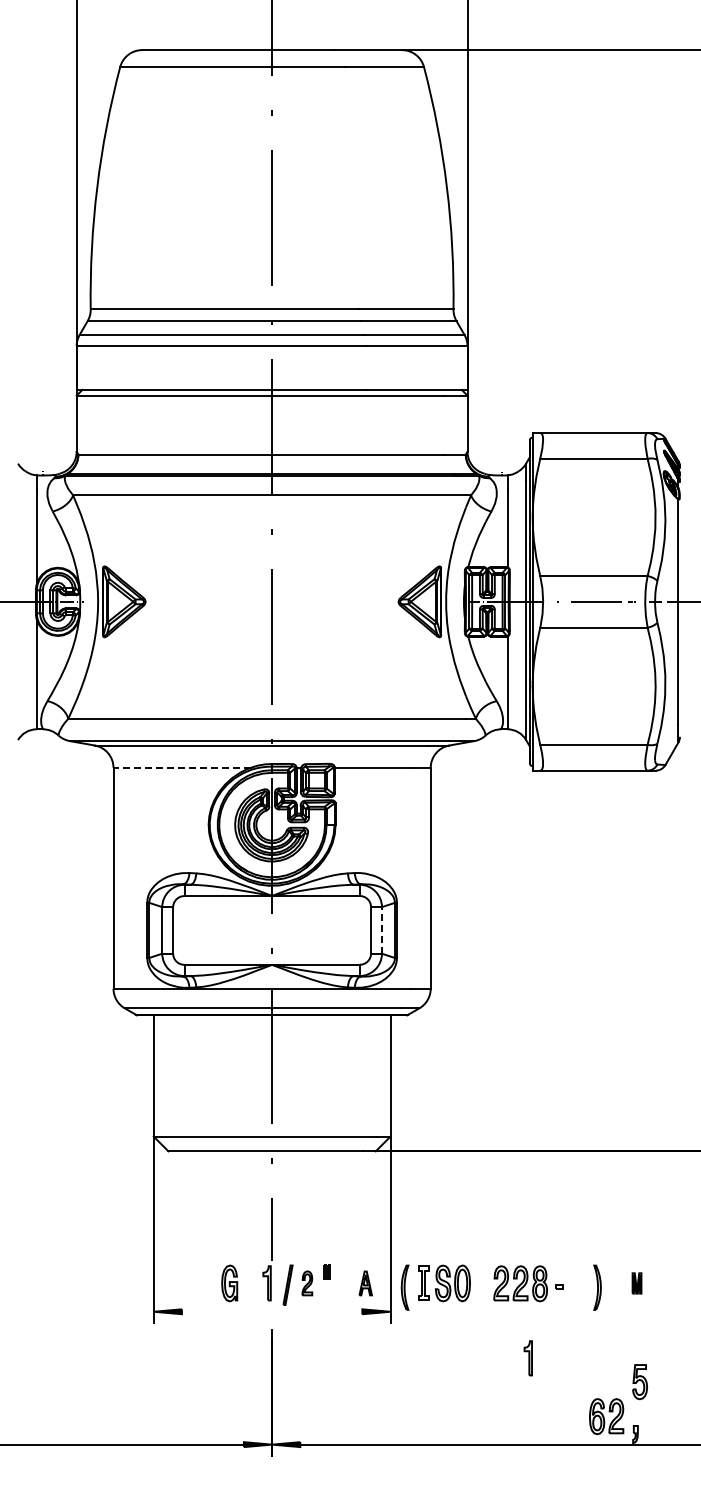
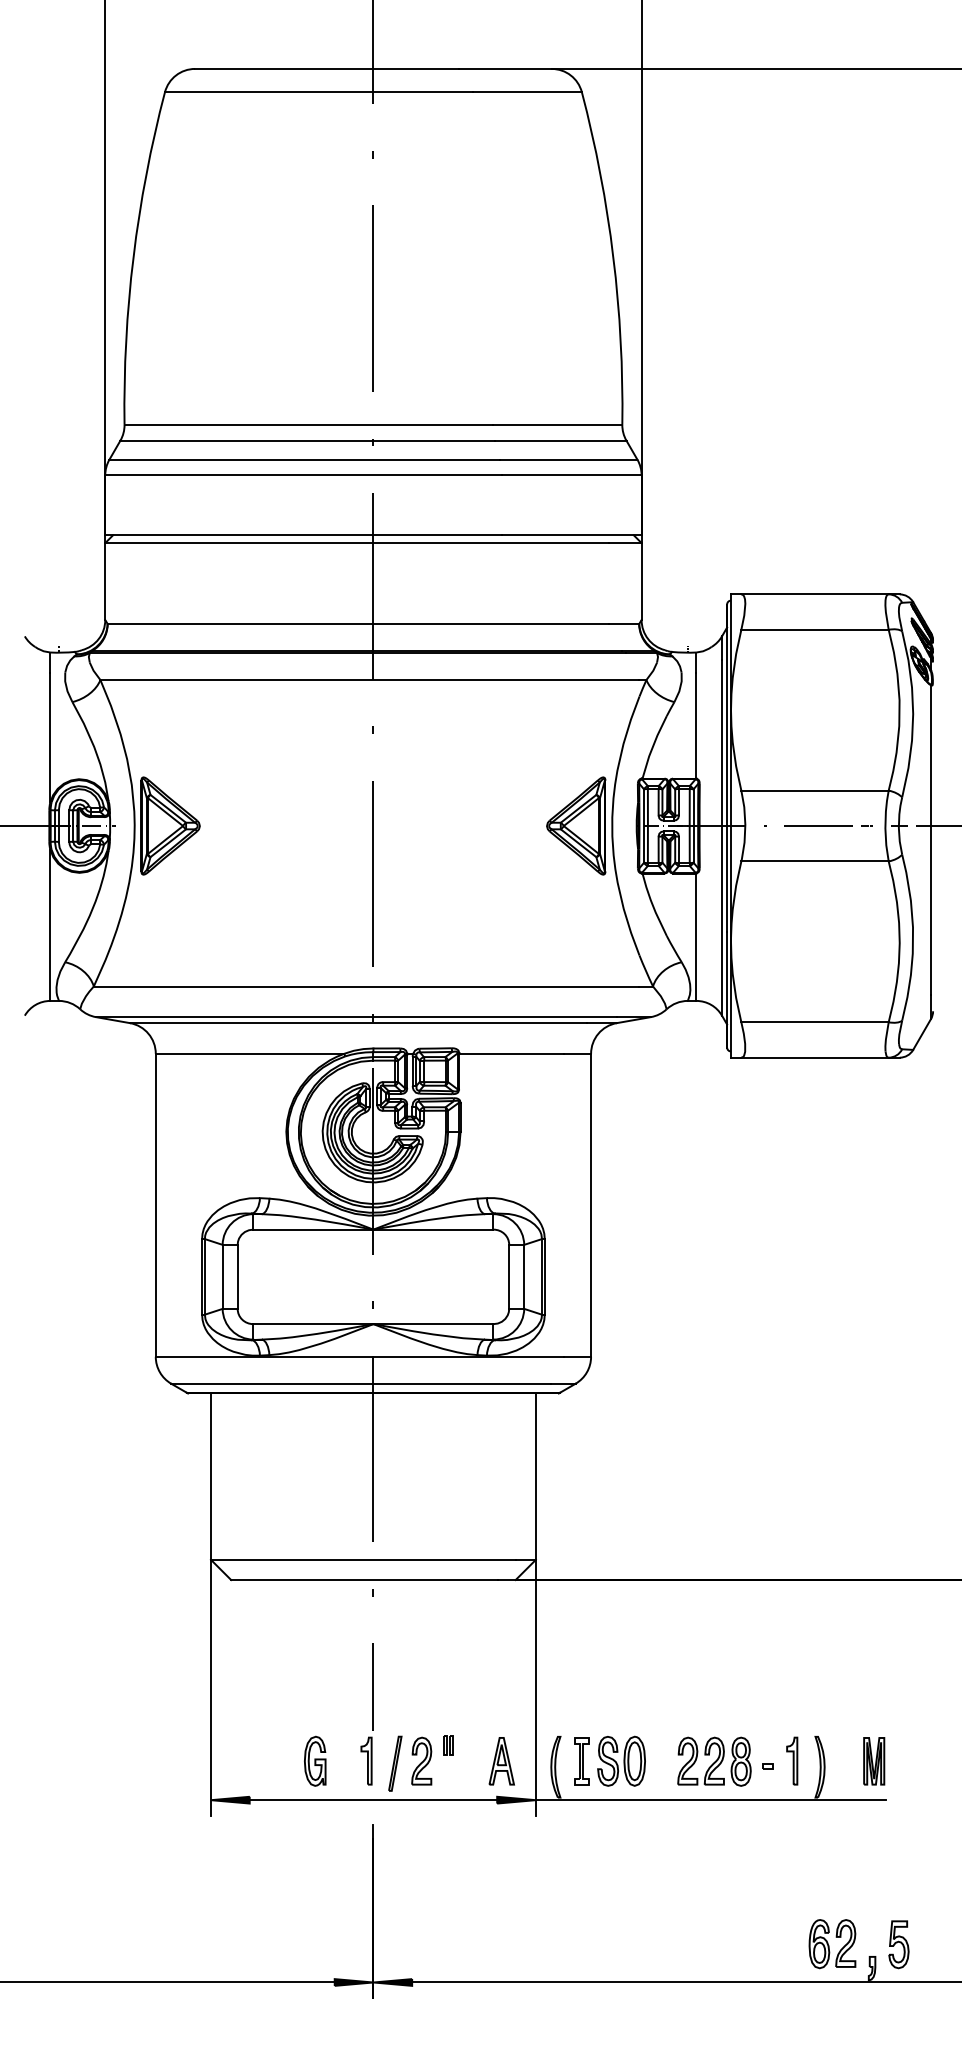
line: (182, 767) -> (250, 1053), dashed -> solid
line: (381, 929) -> (523, 1275), dashed -> solid
part: (307, 1283) -> (421, 1761), size x1.43
part: (365, 1283) -> (501, 1761), size x1.43
part: (636, 1283) -> (873, 1761), size x1.67
line: (271, 1311) -> (372, 1799), added
line: (517, 1311) -> (710, 1799), added
part: (527, 1358) -> (791, 1761), moved
part: (640, 1382) -> (899, 1945), moved

